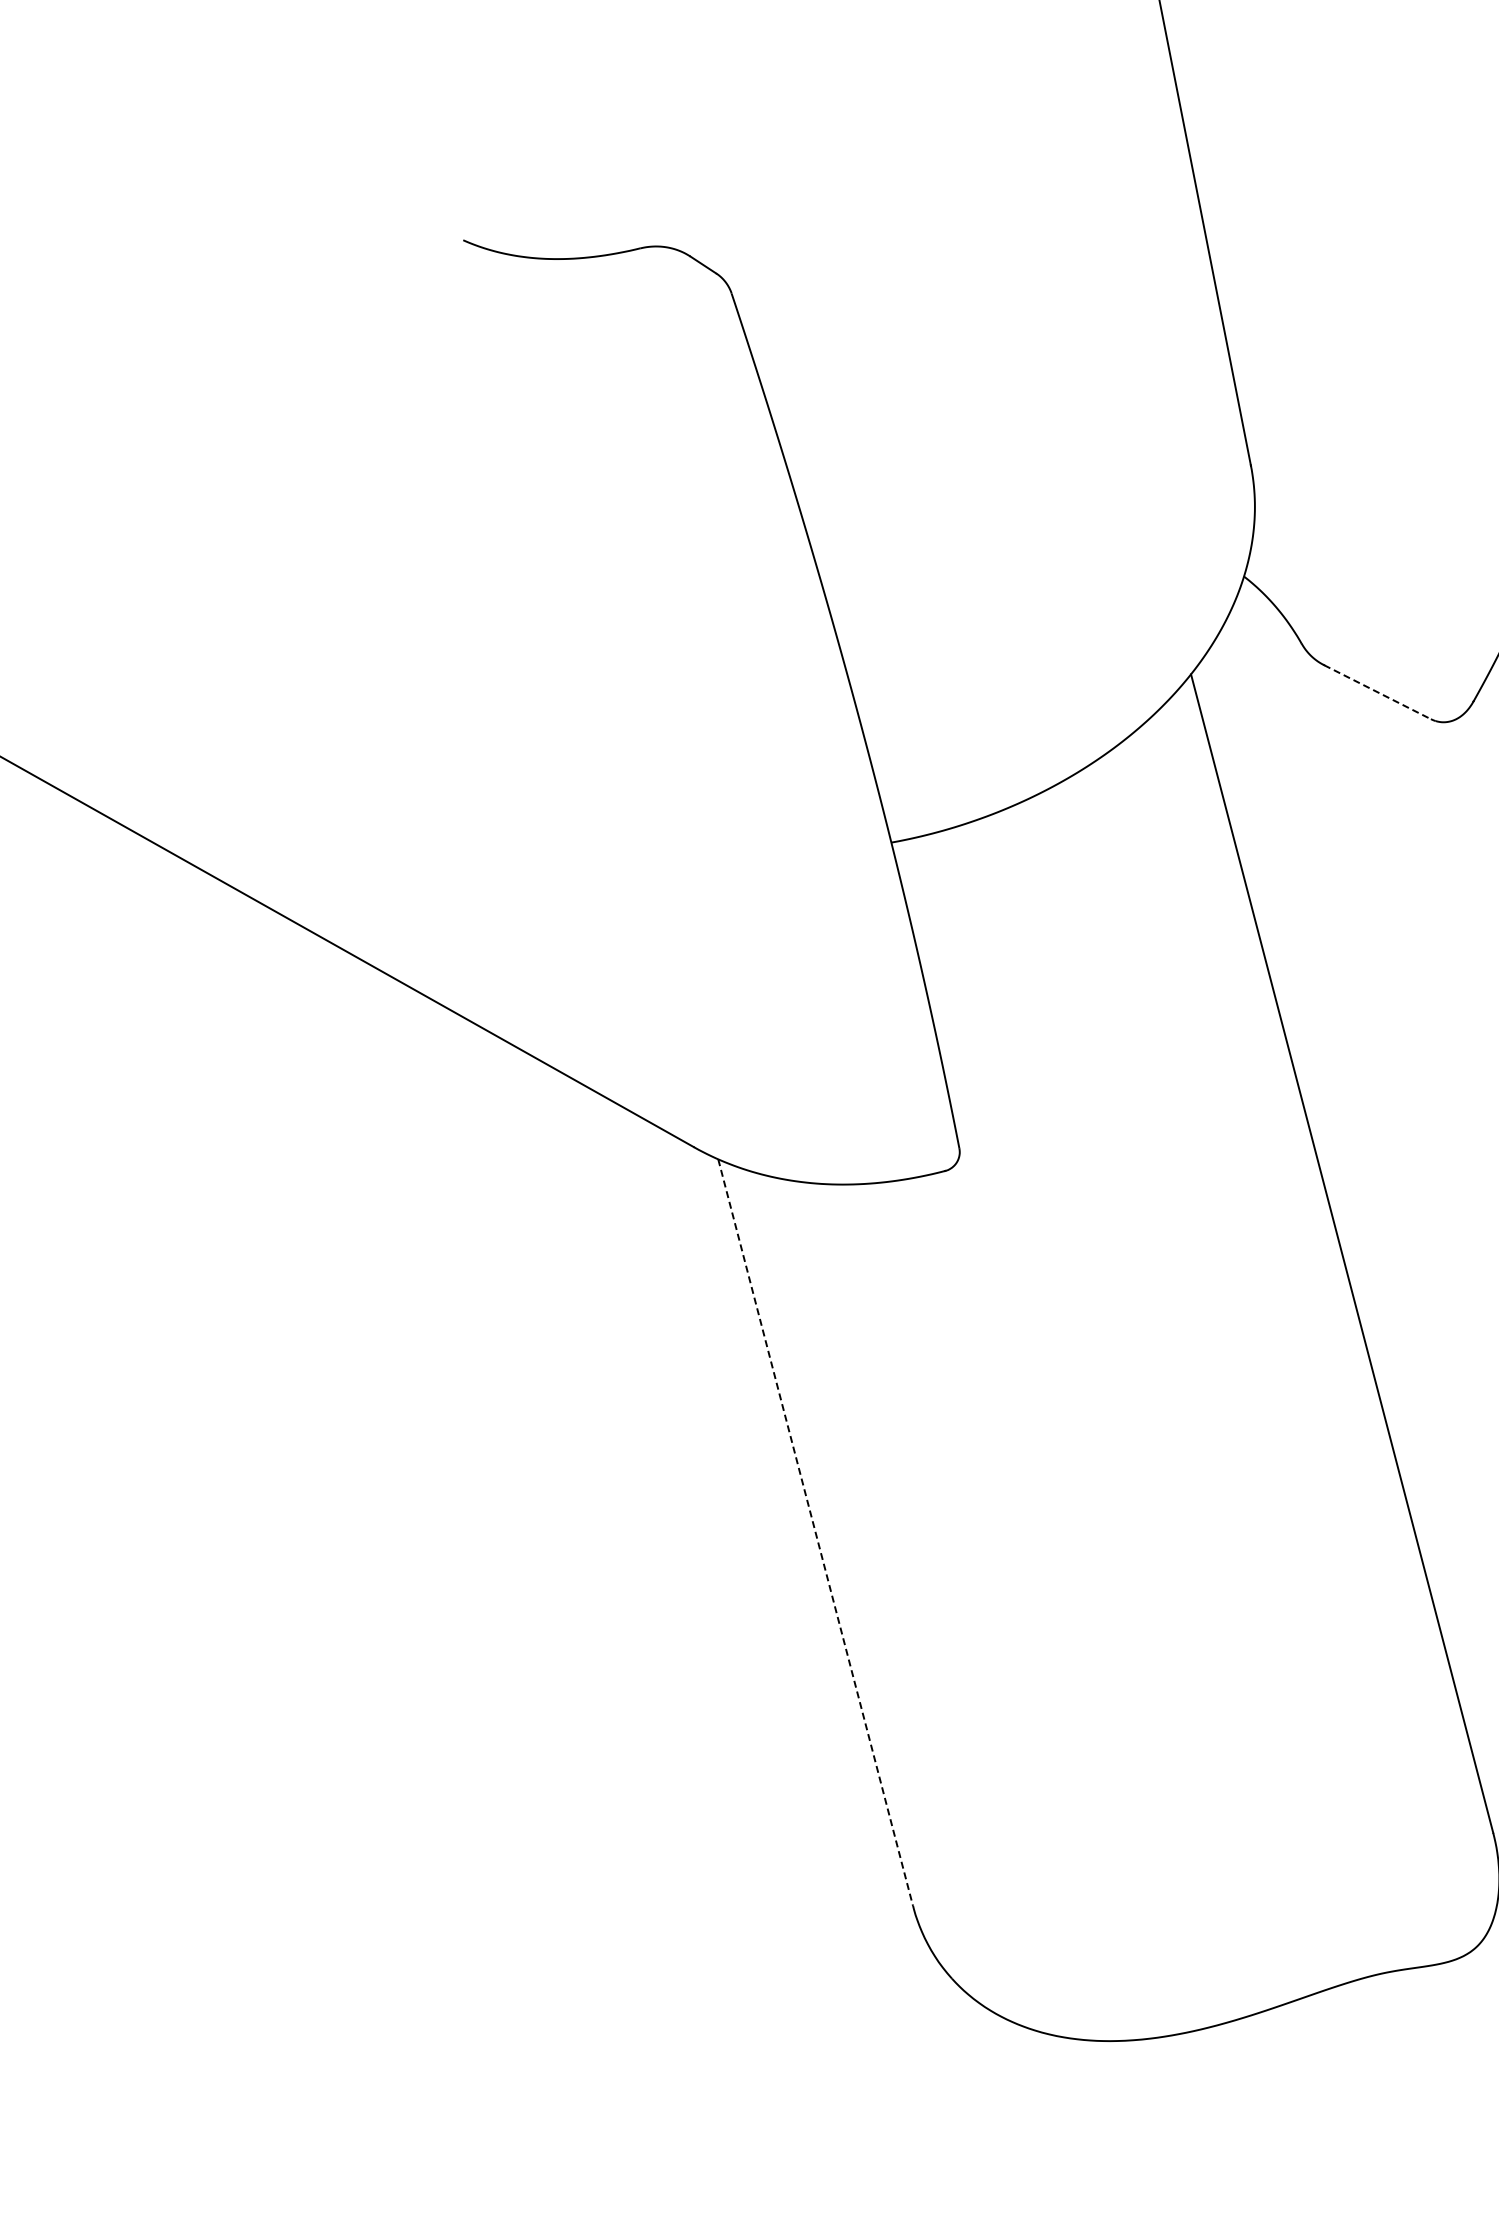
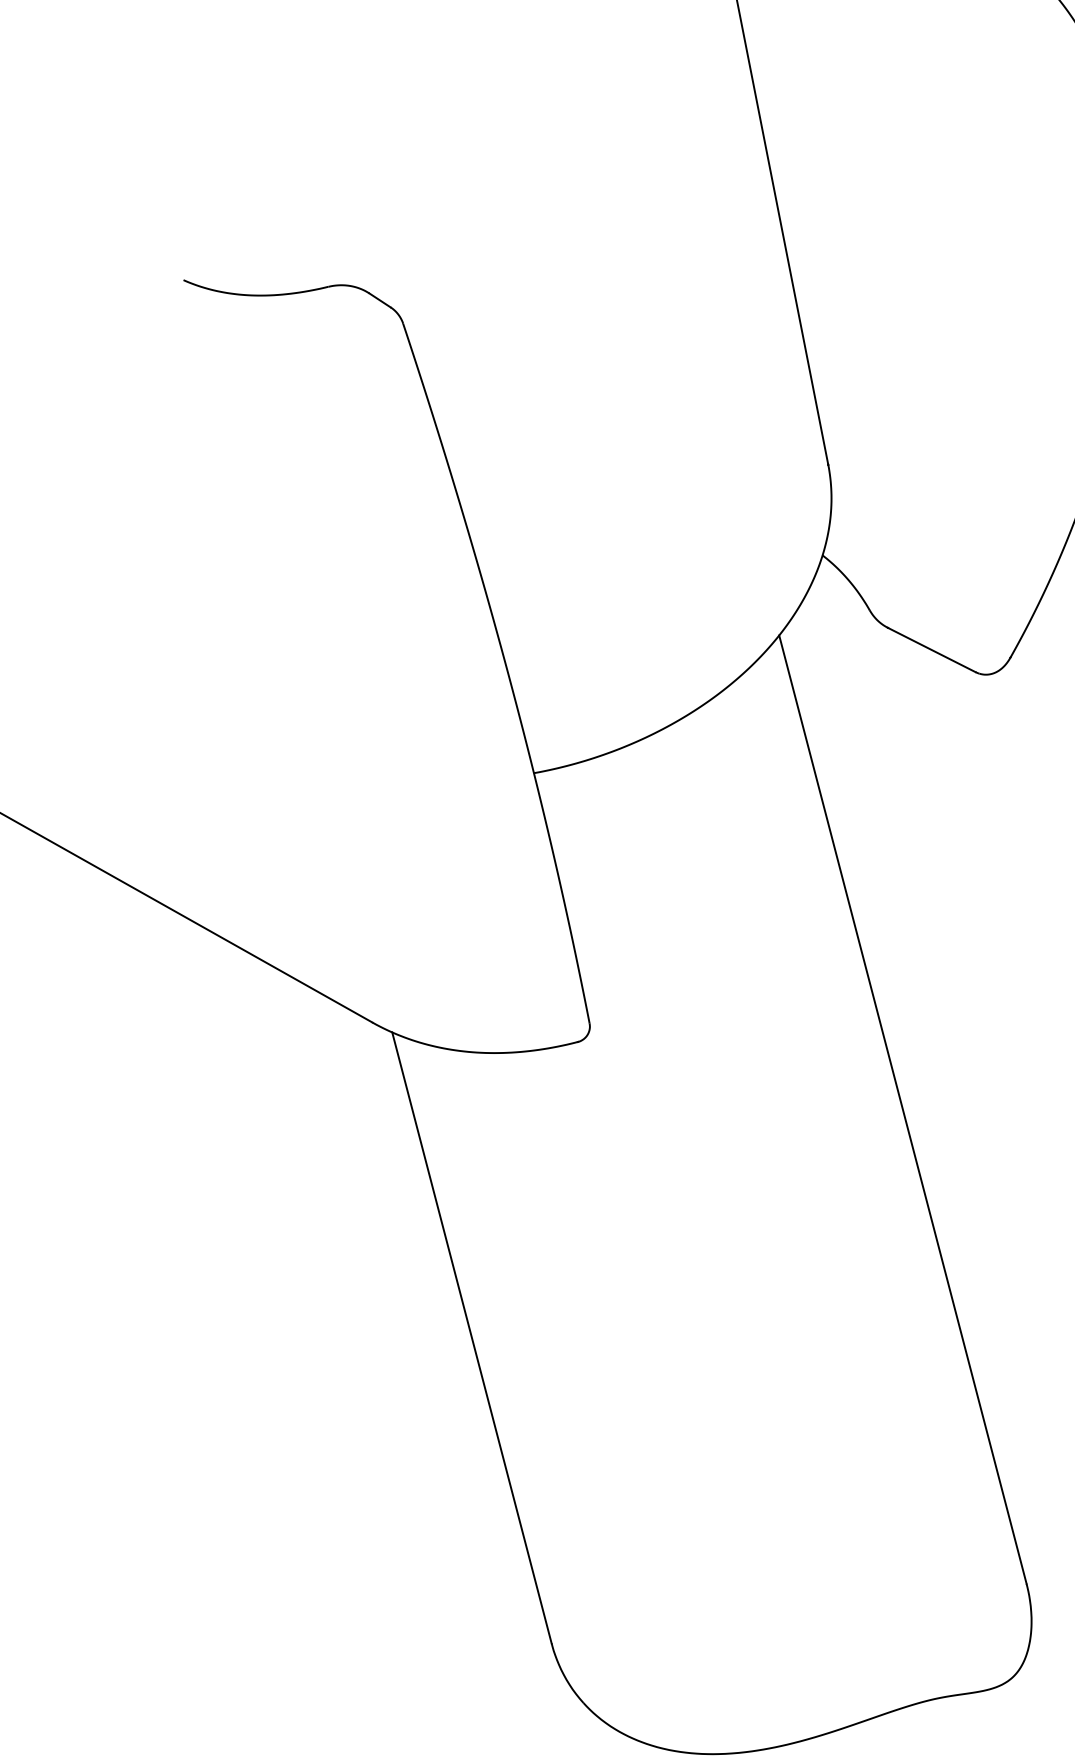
line: (1377, 692) -> (931, 650), dashed -> solid
line: (815, 1532) -> (471, 1337), dashed -> solid

